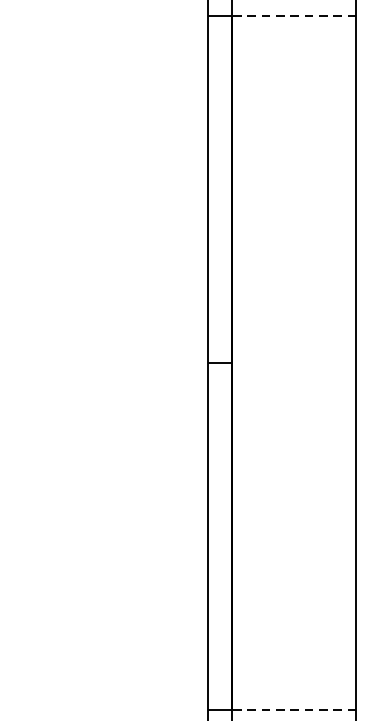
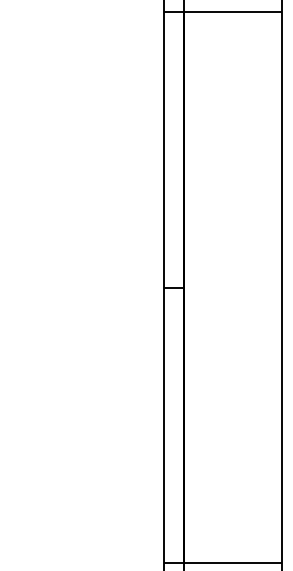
line: (293, 15) -> (232, 12), dashed -> solid
line: (293, 710) -> (232, 562), dashed -> solid

